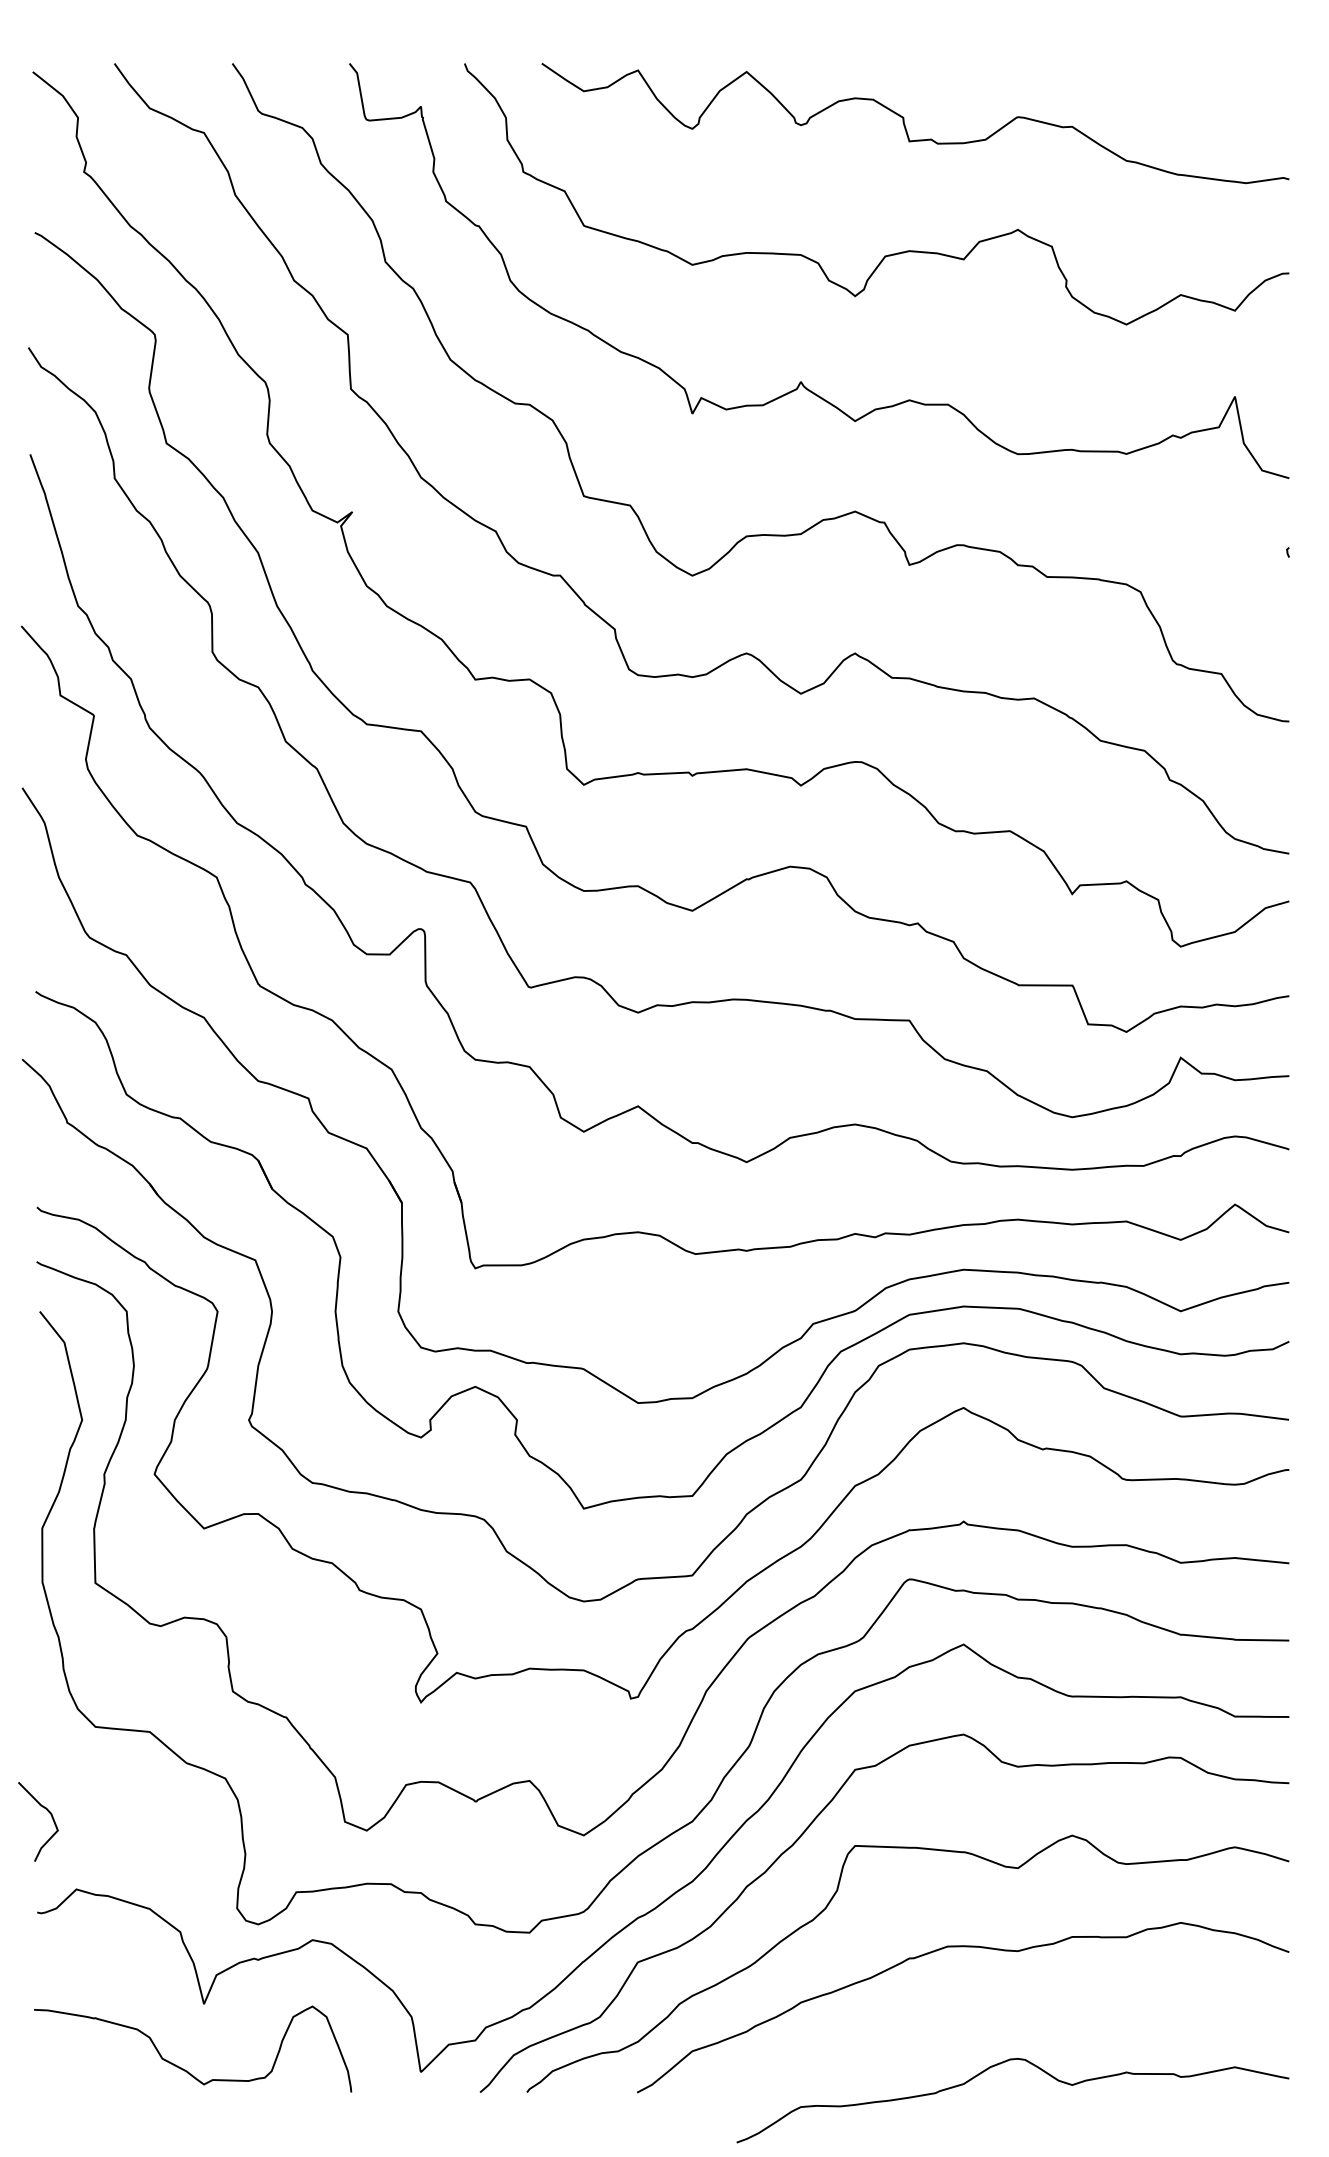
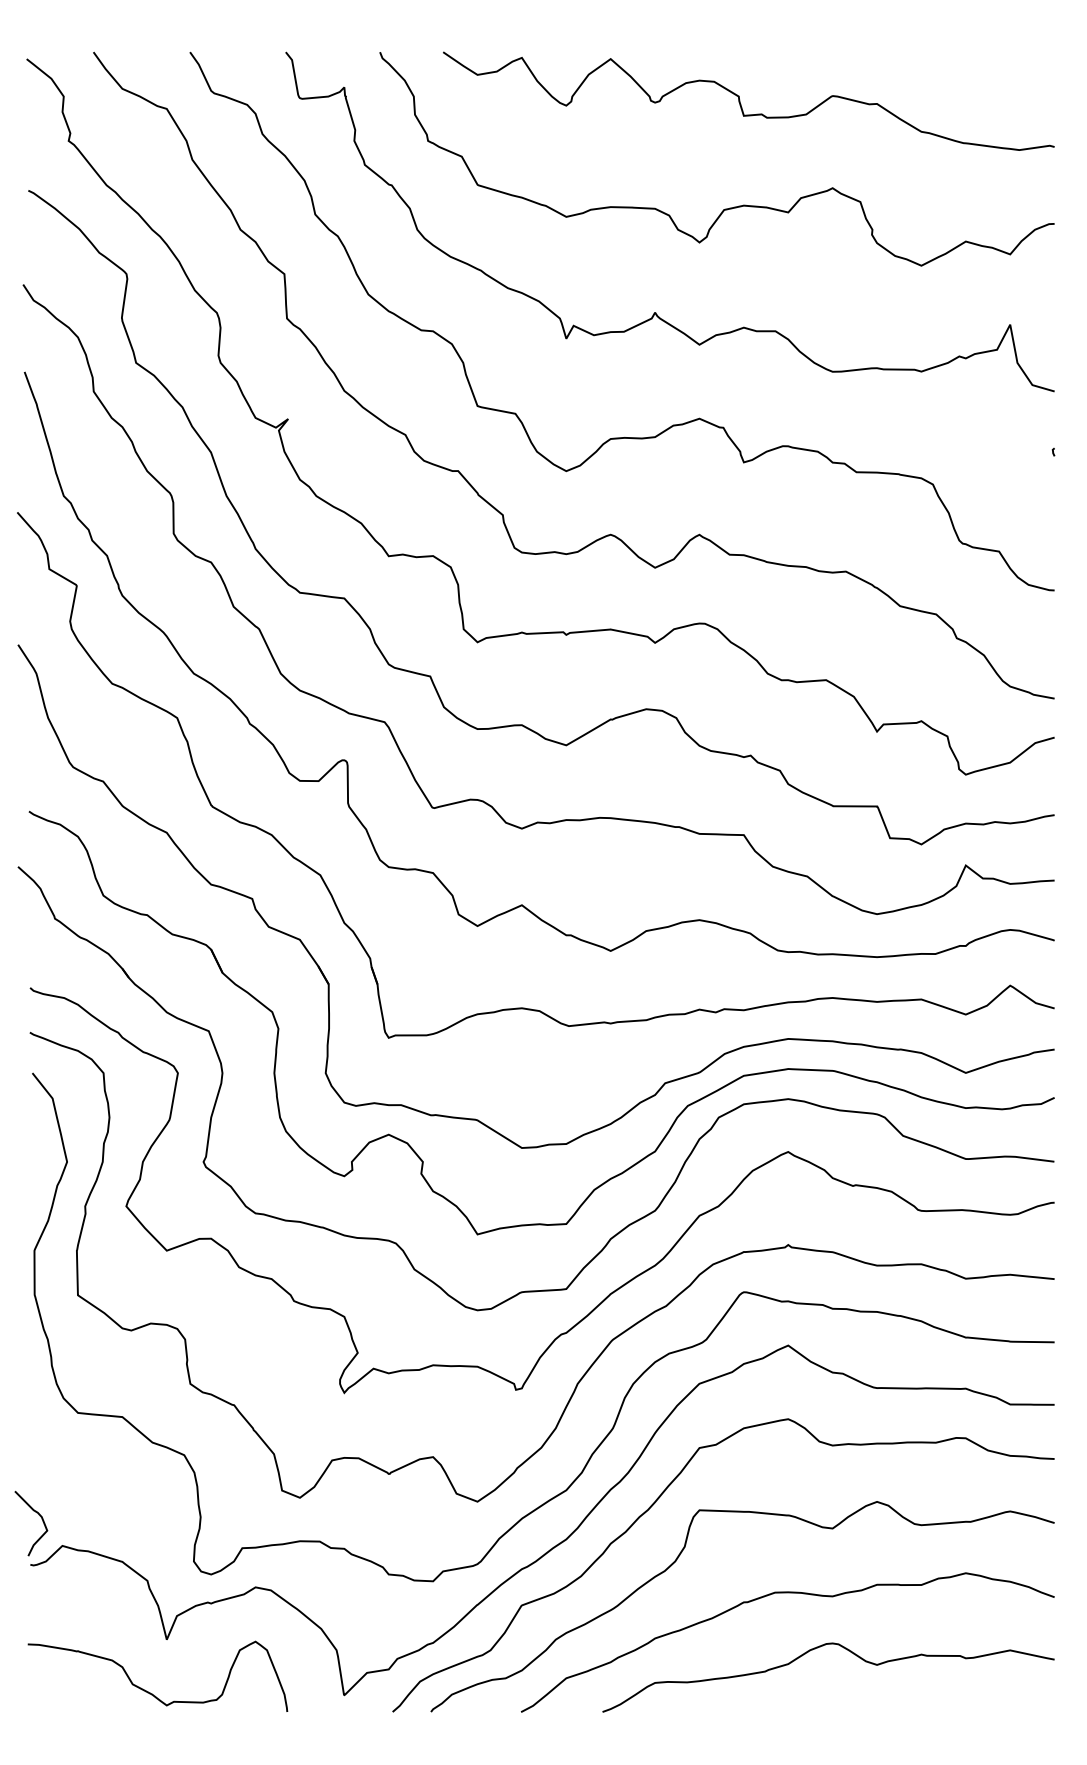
curve: (48, 1813) -> (39, 1516), moved
curve: (996, 2066) -> (815, 1649), moved

